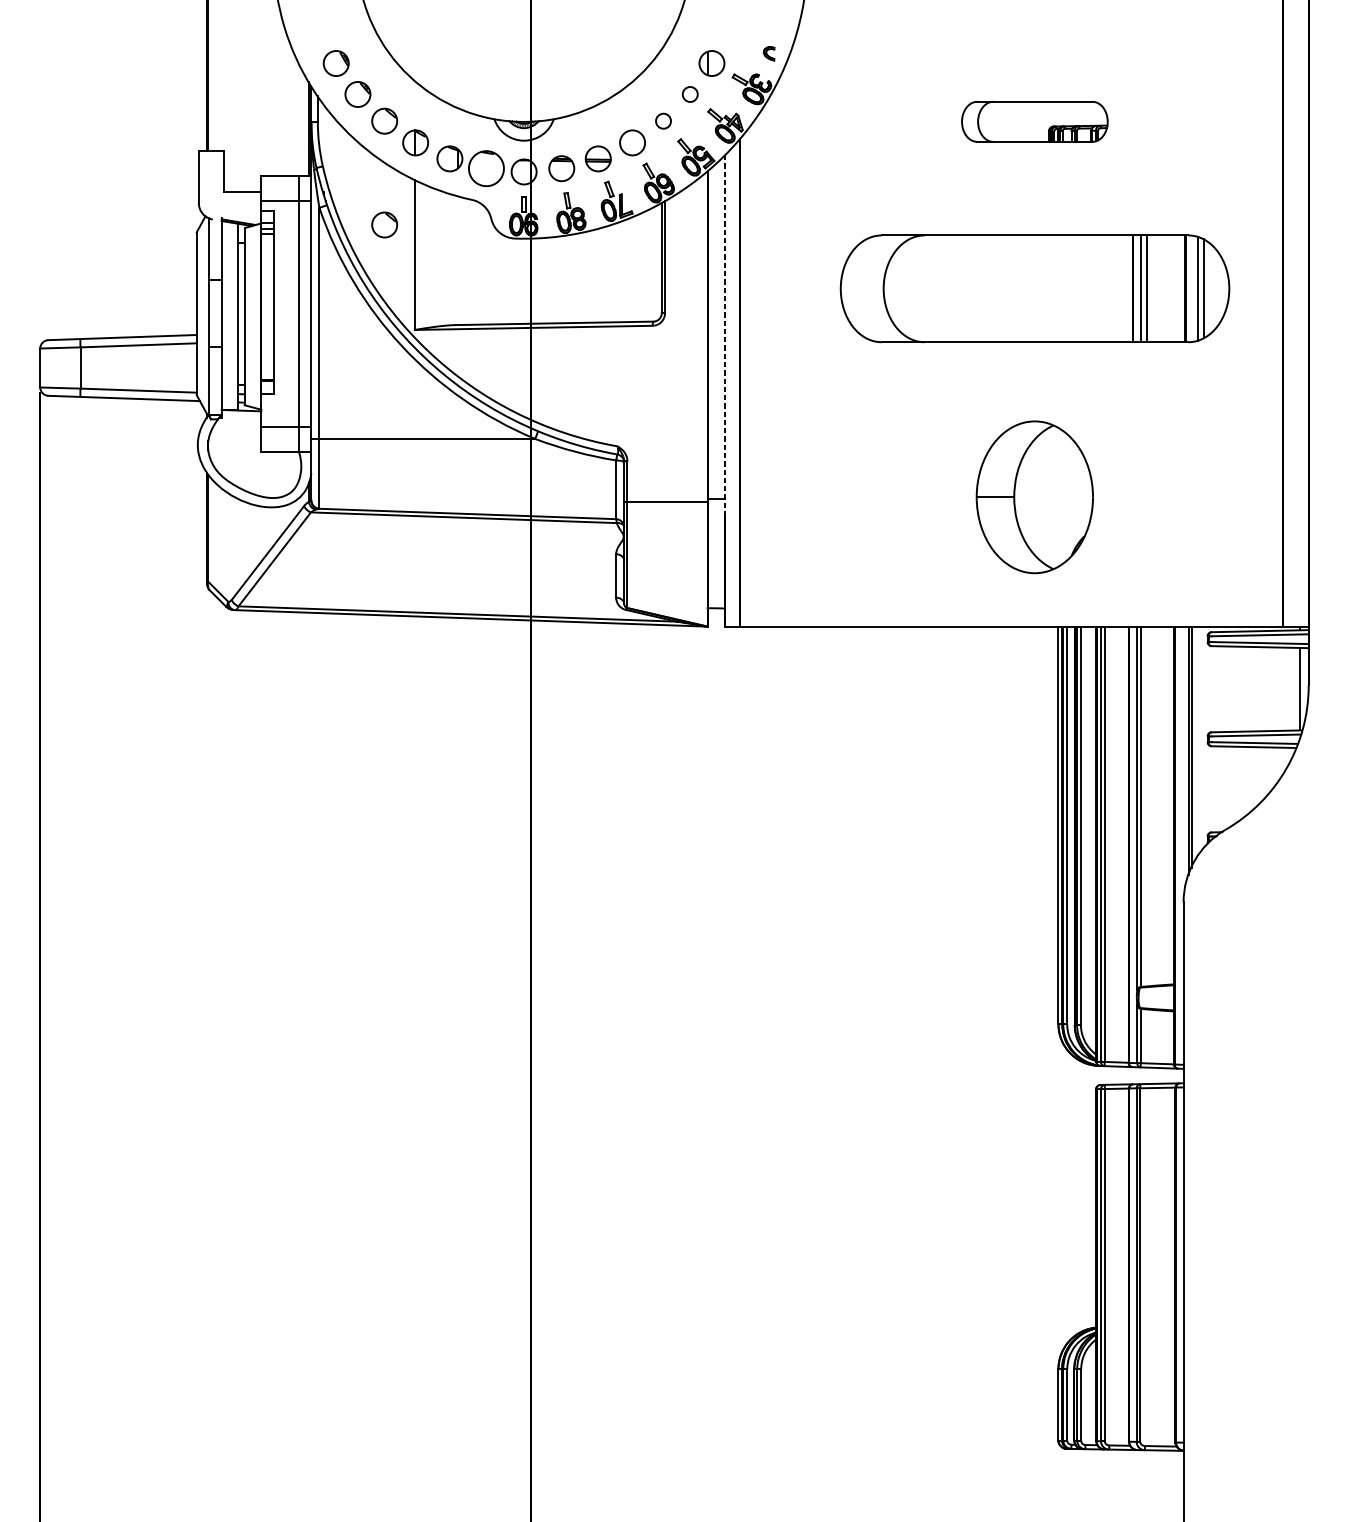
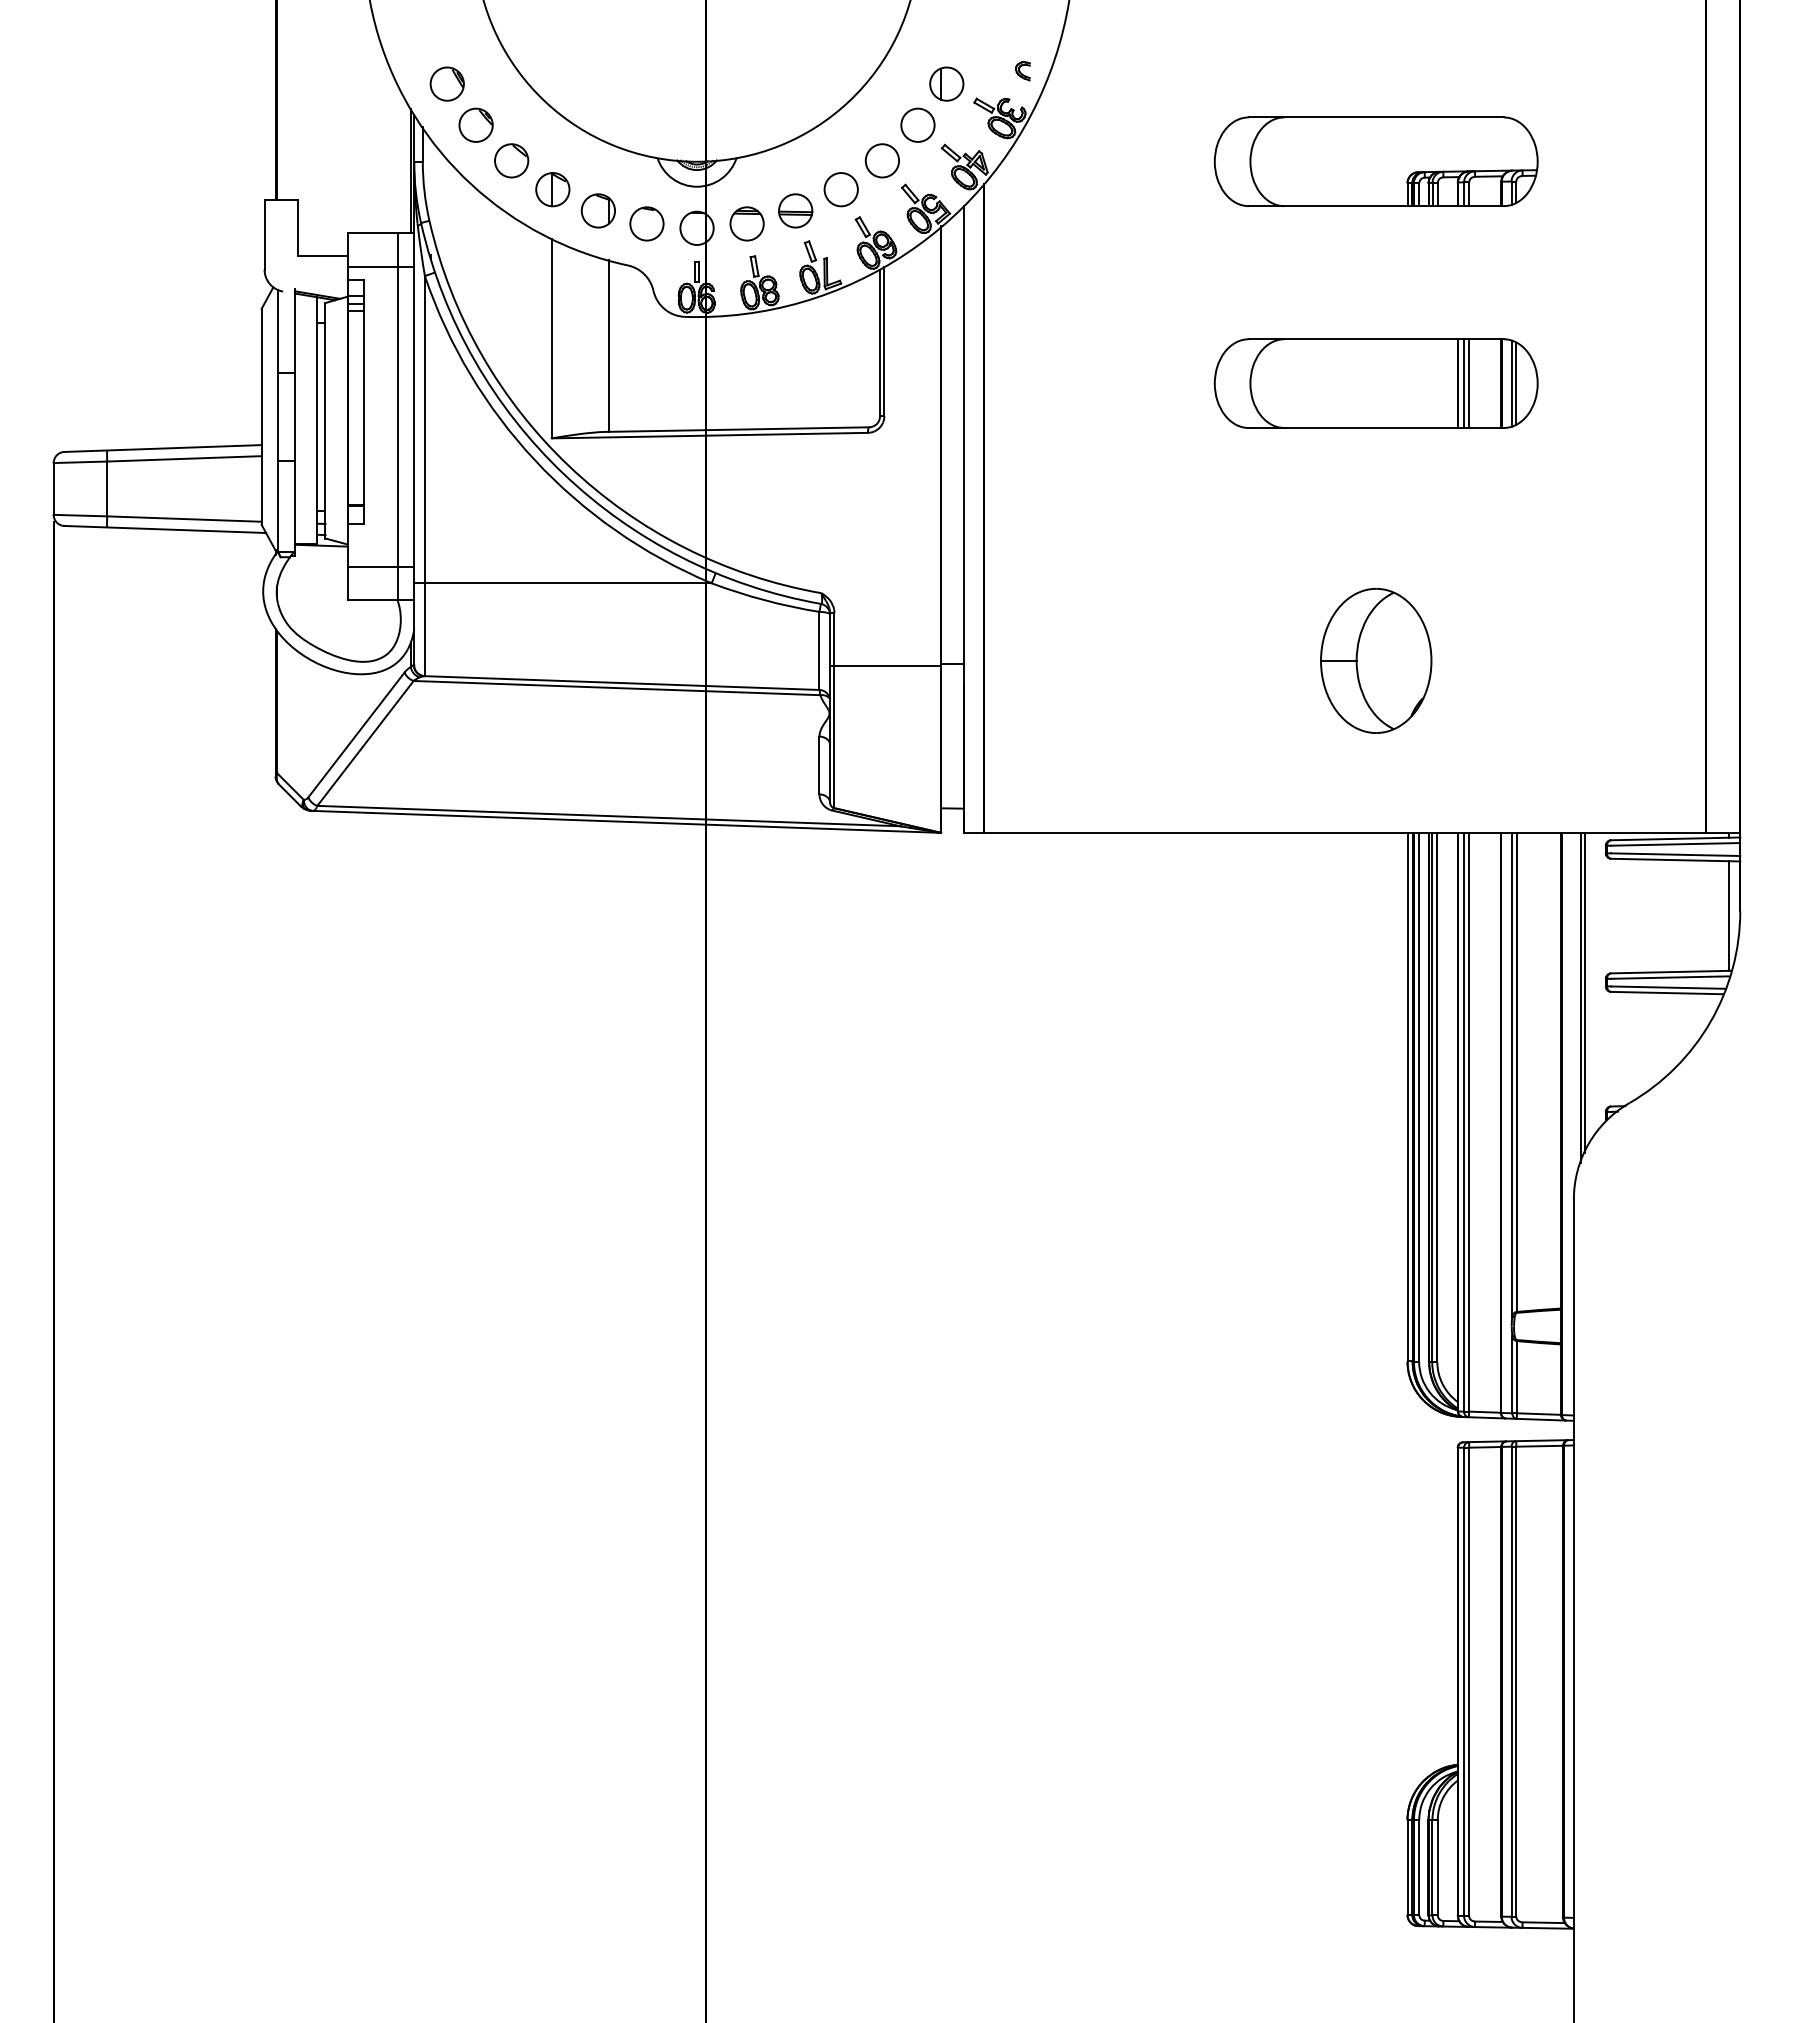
circle: (689, 93) -> (917, 124), size x1.67
circle: (663, 120) -> (882, 160), size x1.67
part: (1034, 121) -> (1375, 161), size x1.67
circle: (486, 168) -> (646, 223), size x0.71
part: (384, 224) -> (511, 298), removed
line: (458, 260) -> (609, 345), added
part: (1034, 288) -> (1375, 383), size x0.62
line: (724, 335) -> (963, 445), dashed -> solid
part: (1035, 497) -> (1376, 660), size x0.71

